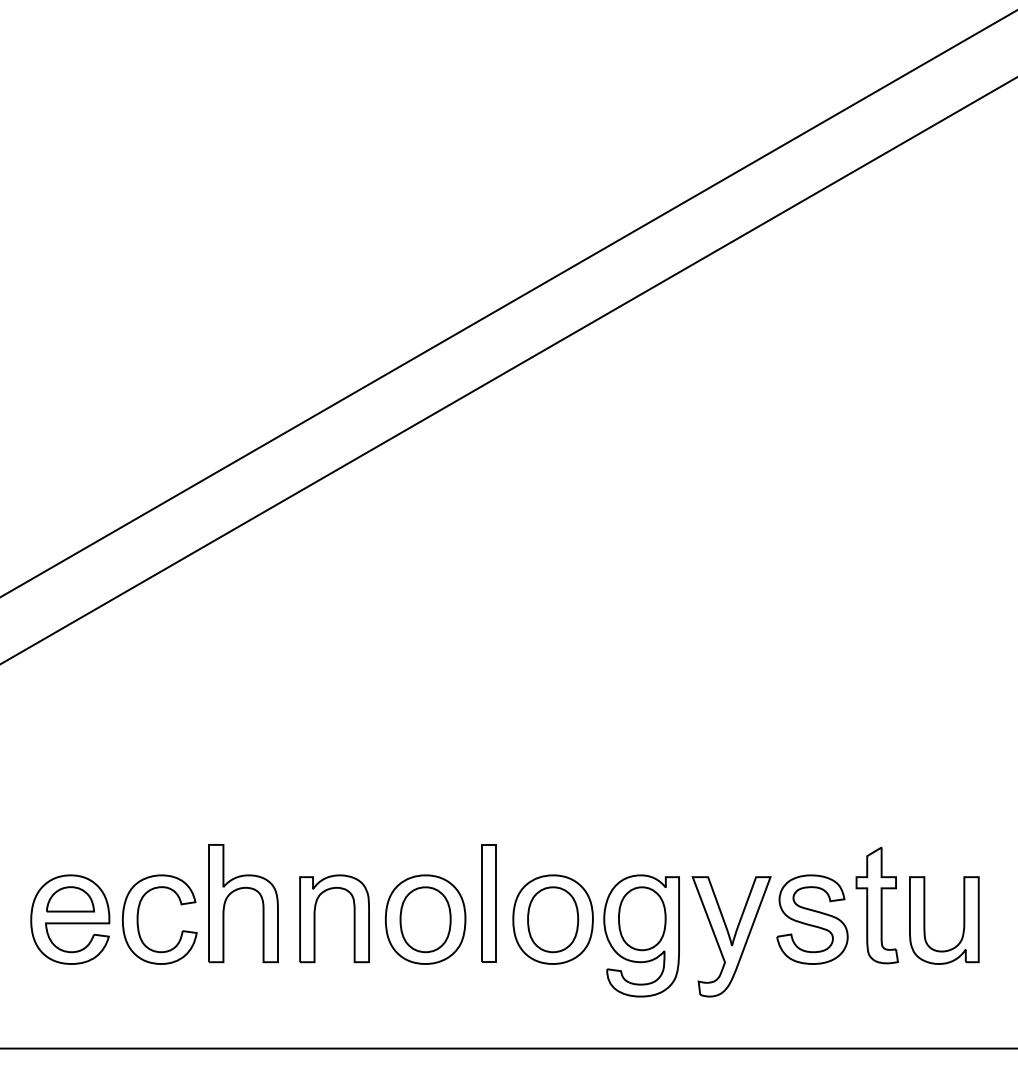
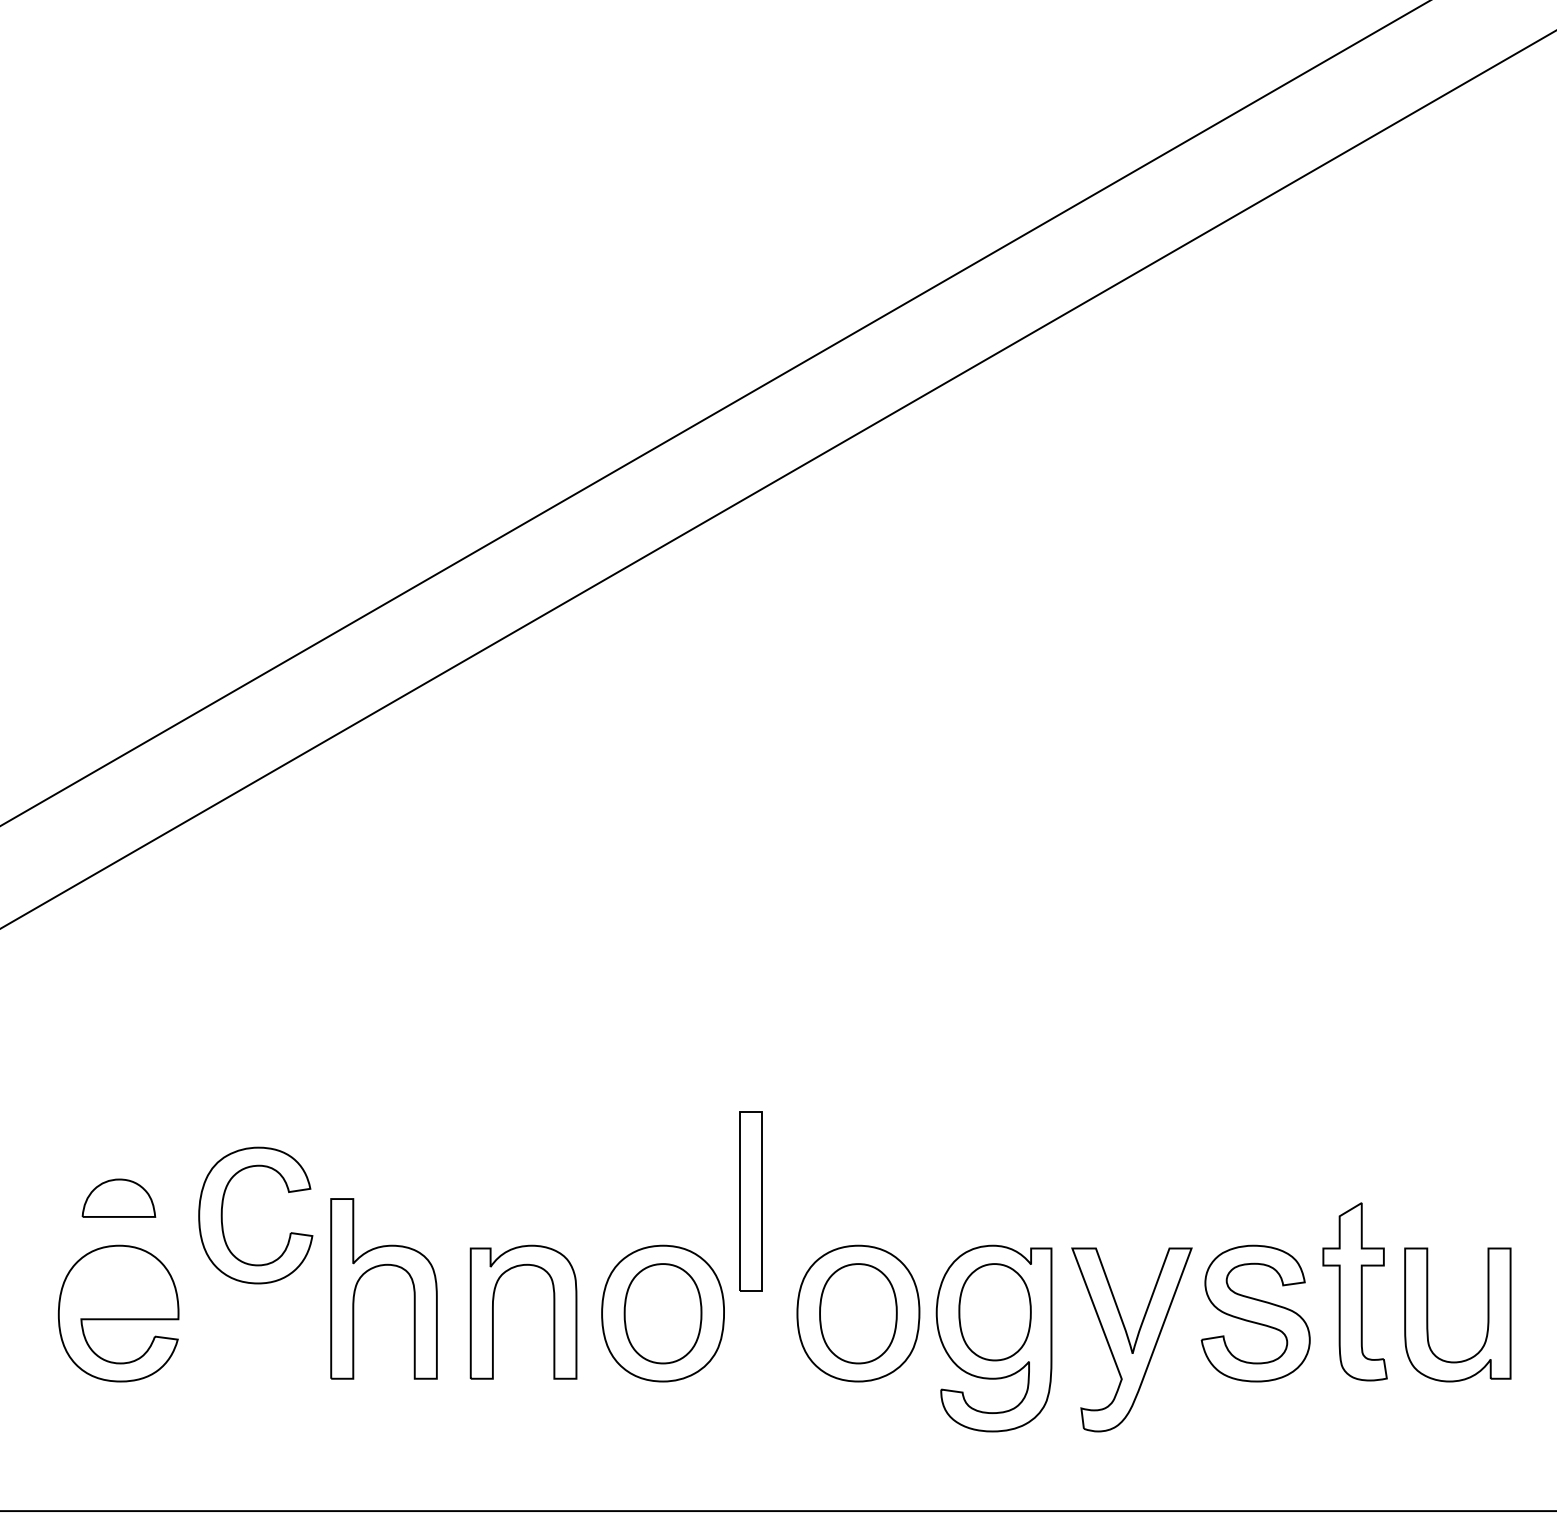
part: (70, 899) -> (118, 1198), moved
part: (488, 903) -> (750, 1201), moved
part: (138, 919) -> (223, 1215), moved

